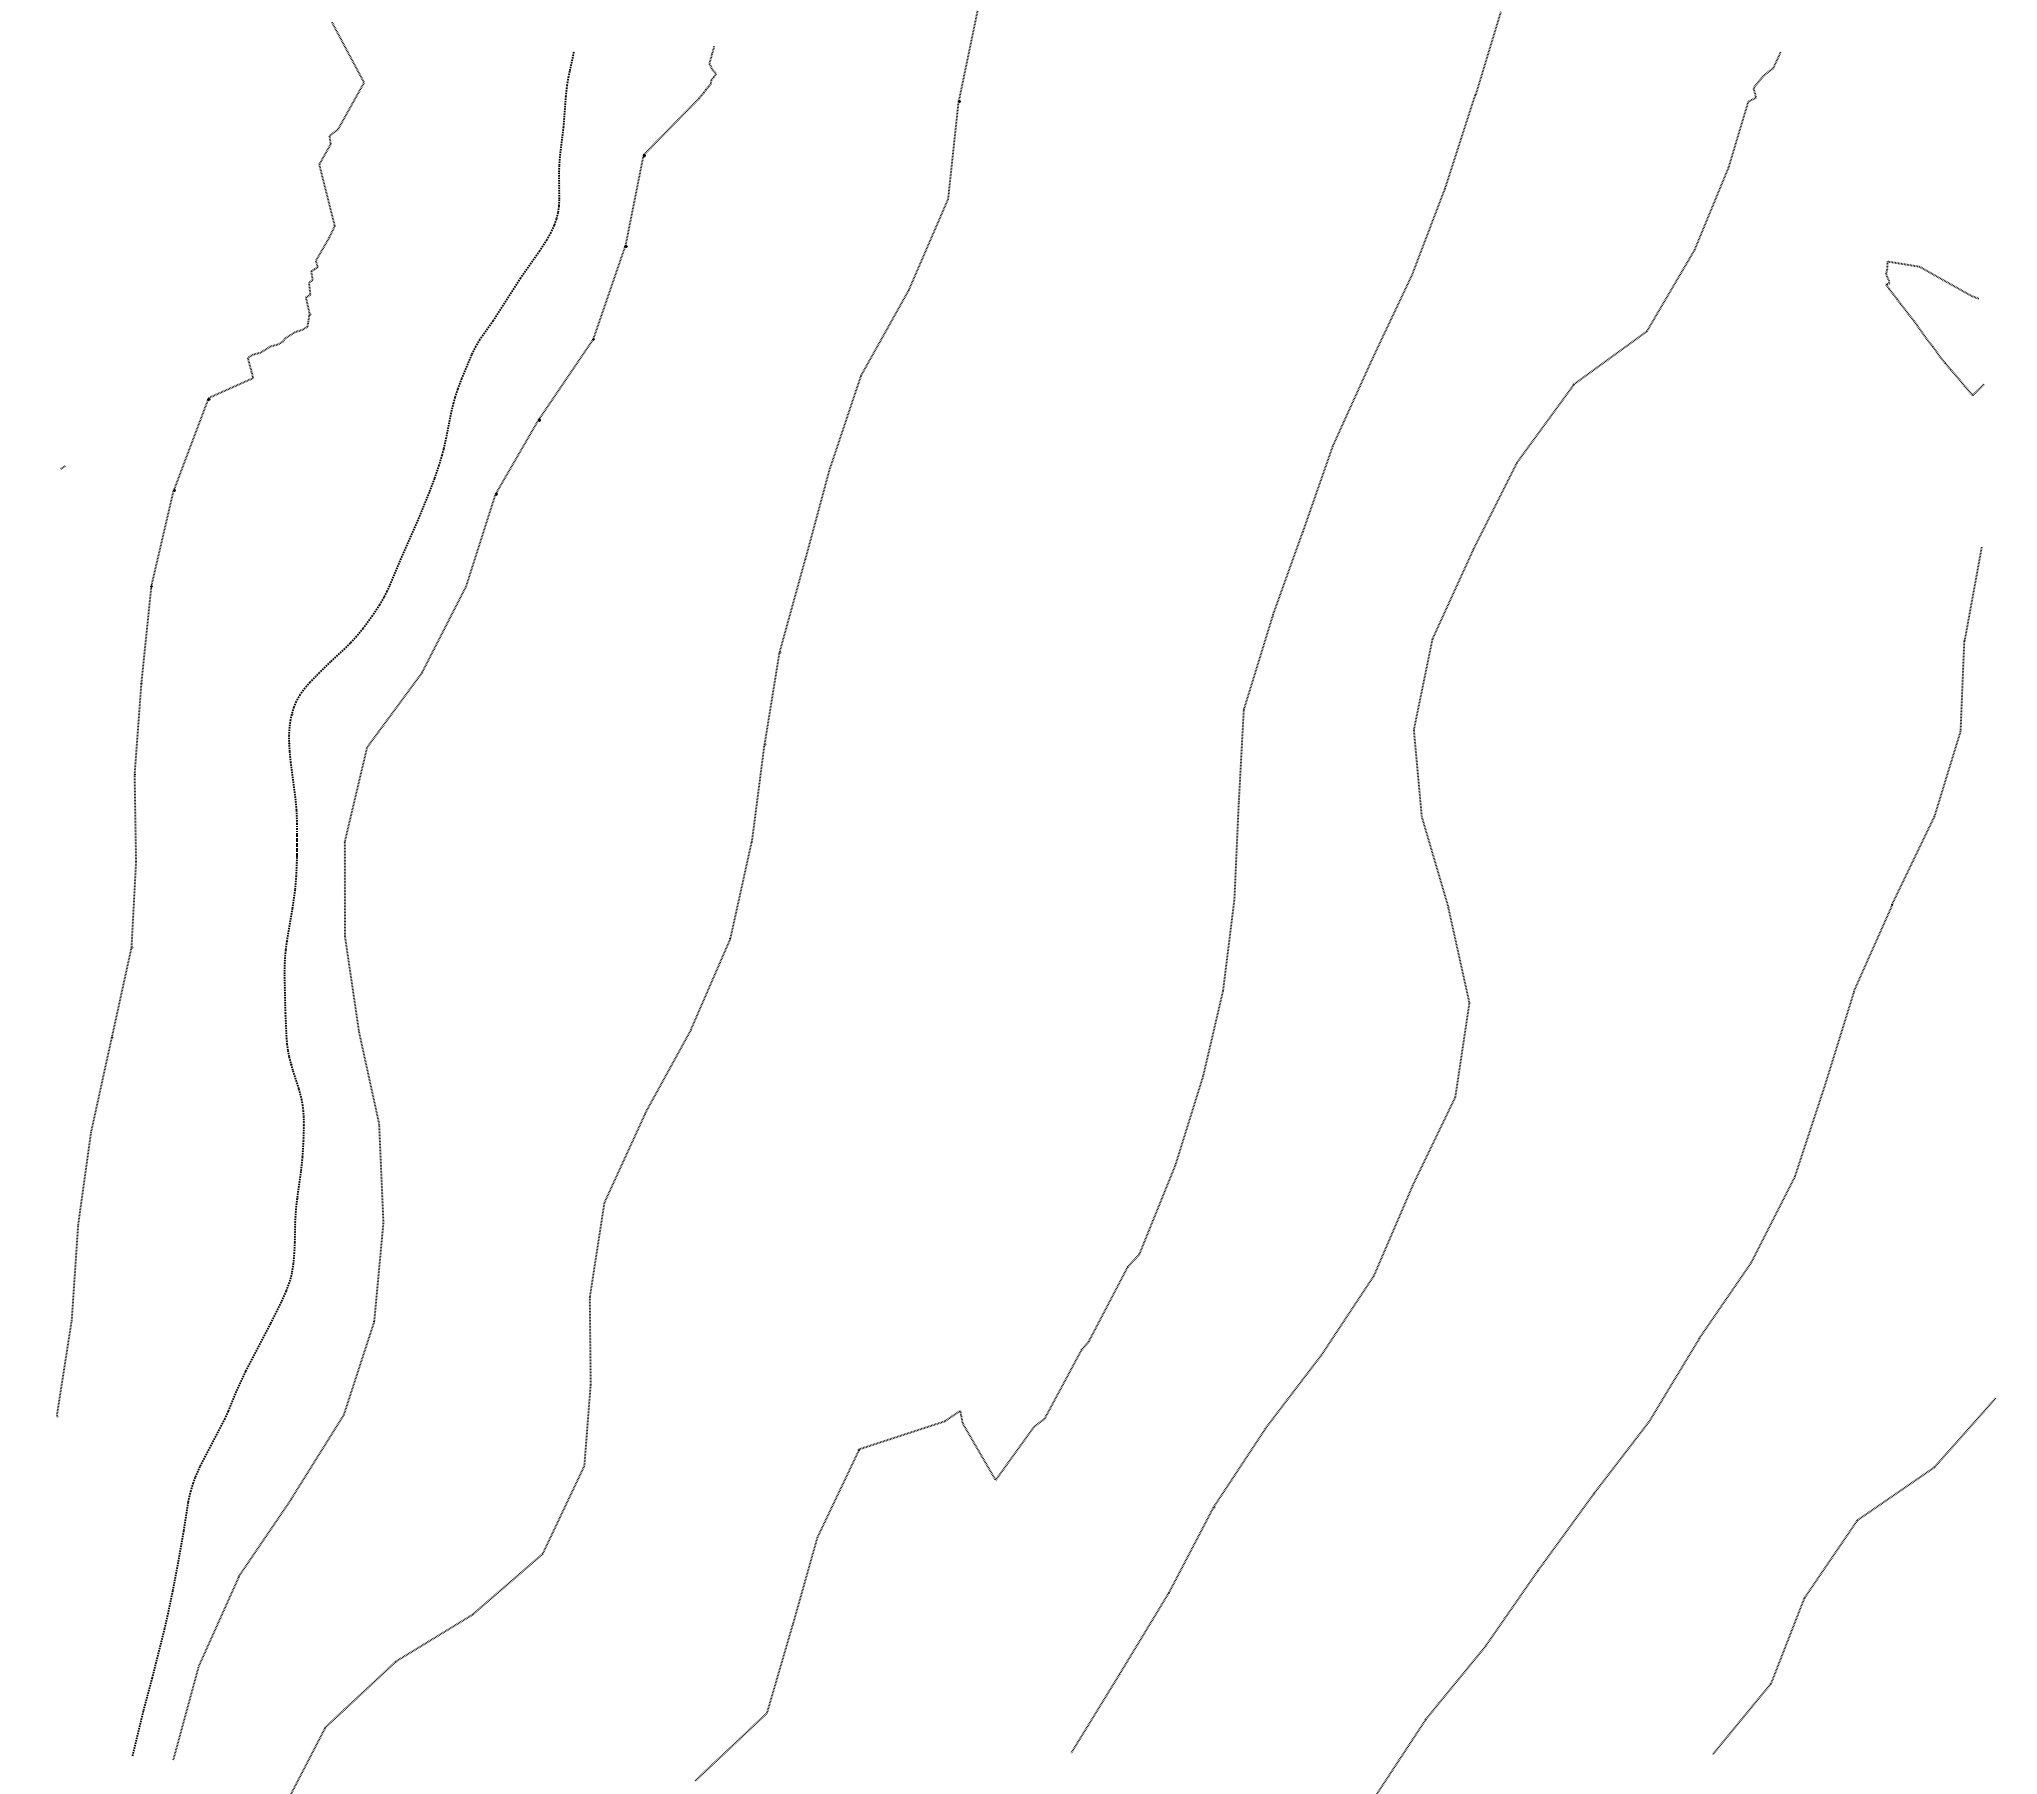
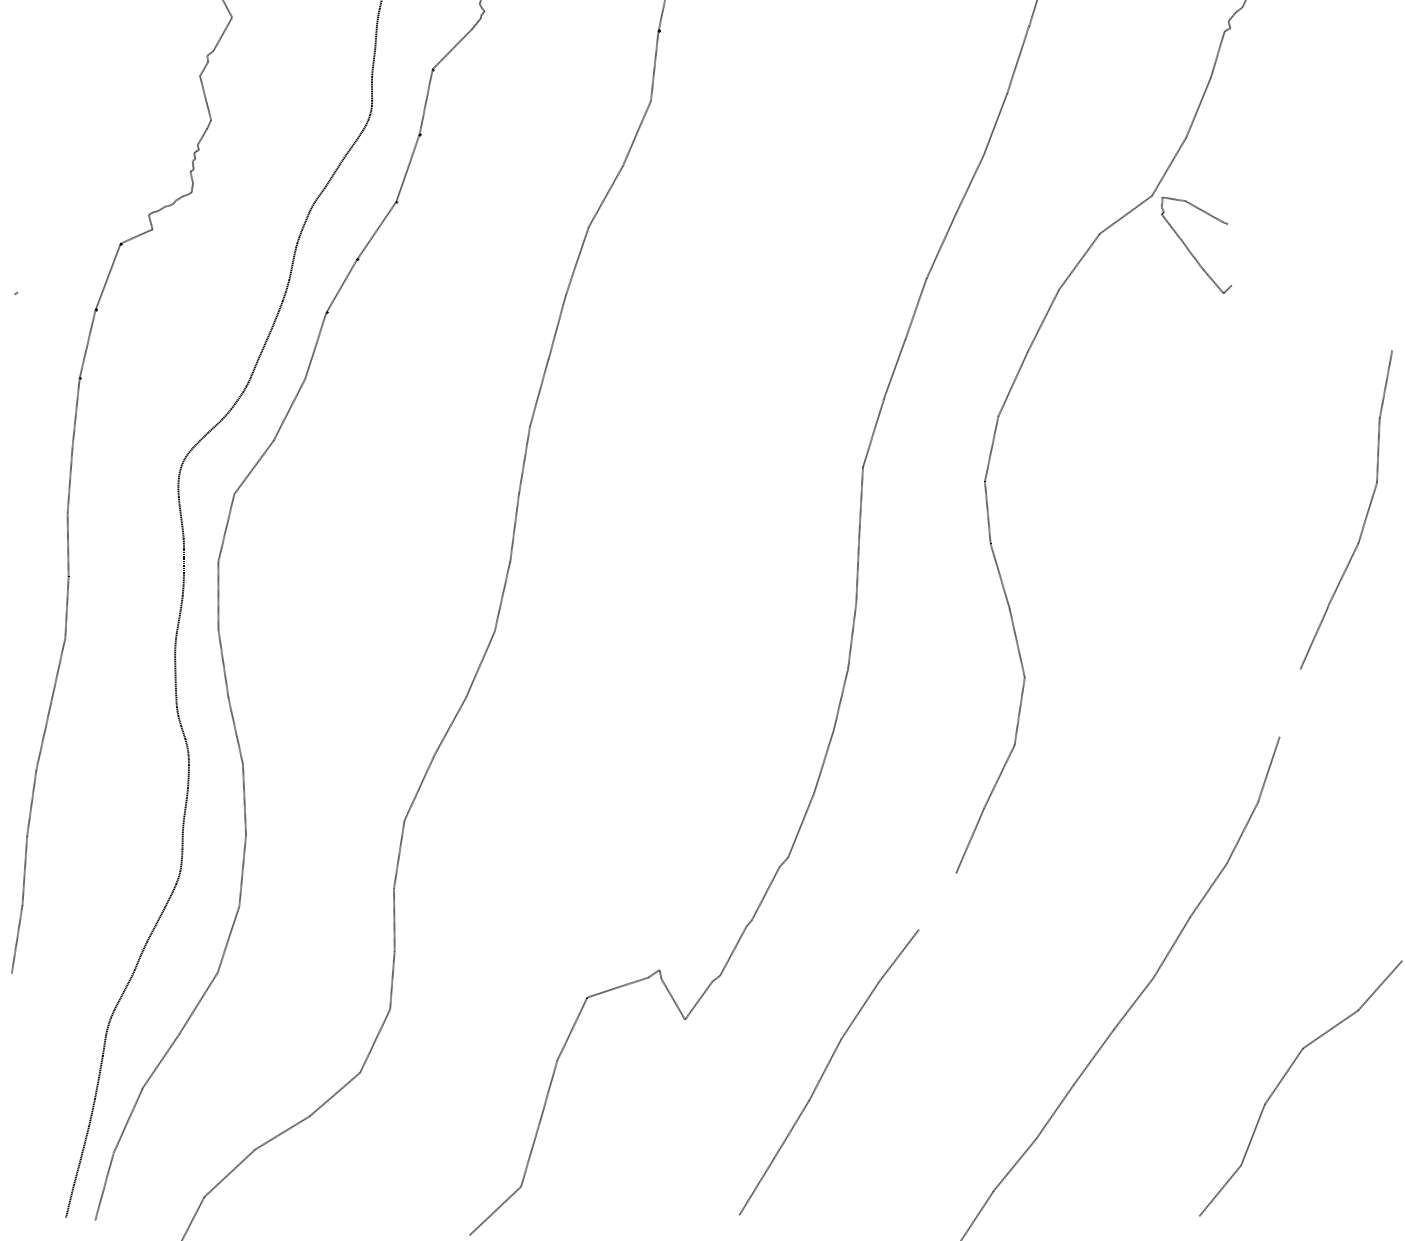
part: (1923, 332) -> (1188, 248), moved
line: (1839, 1038) -> (1290, 702), removed
line: (1347, 1315) -> (937, 901), removed

